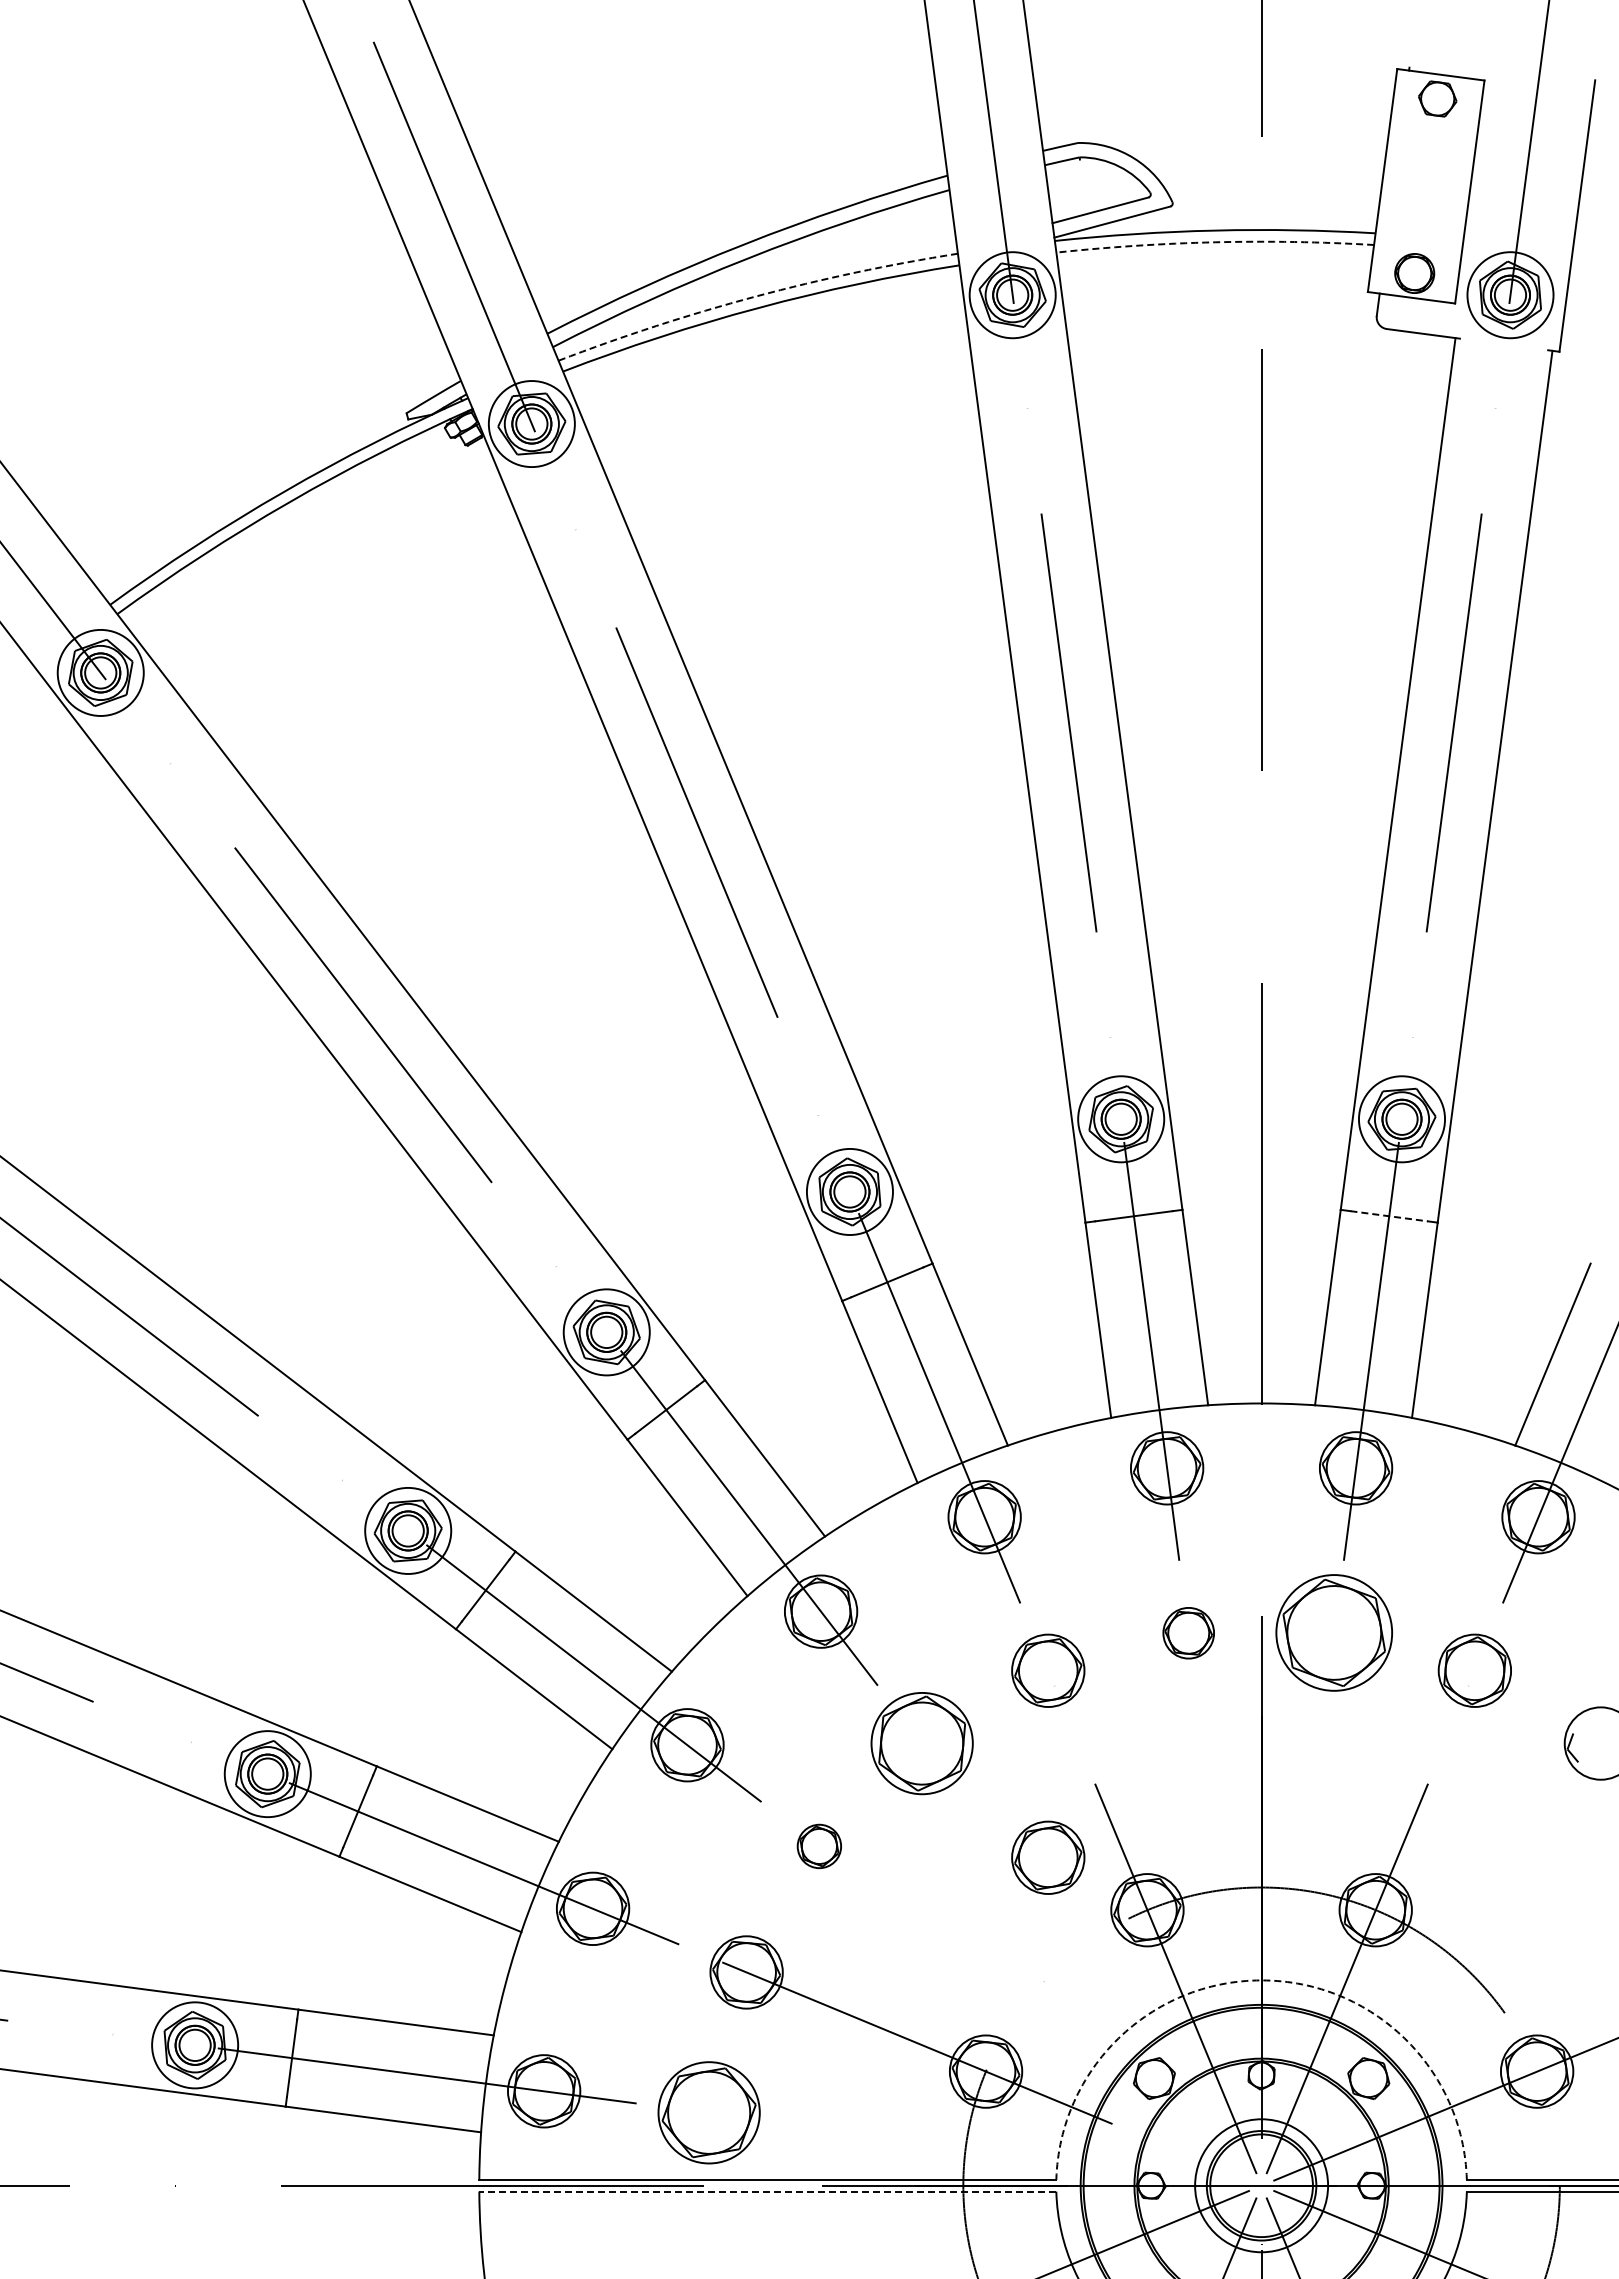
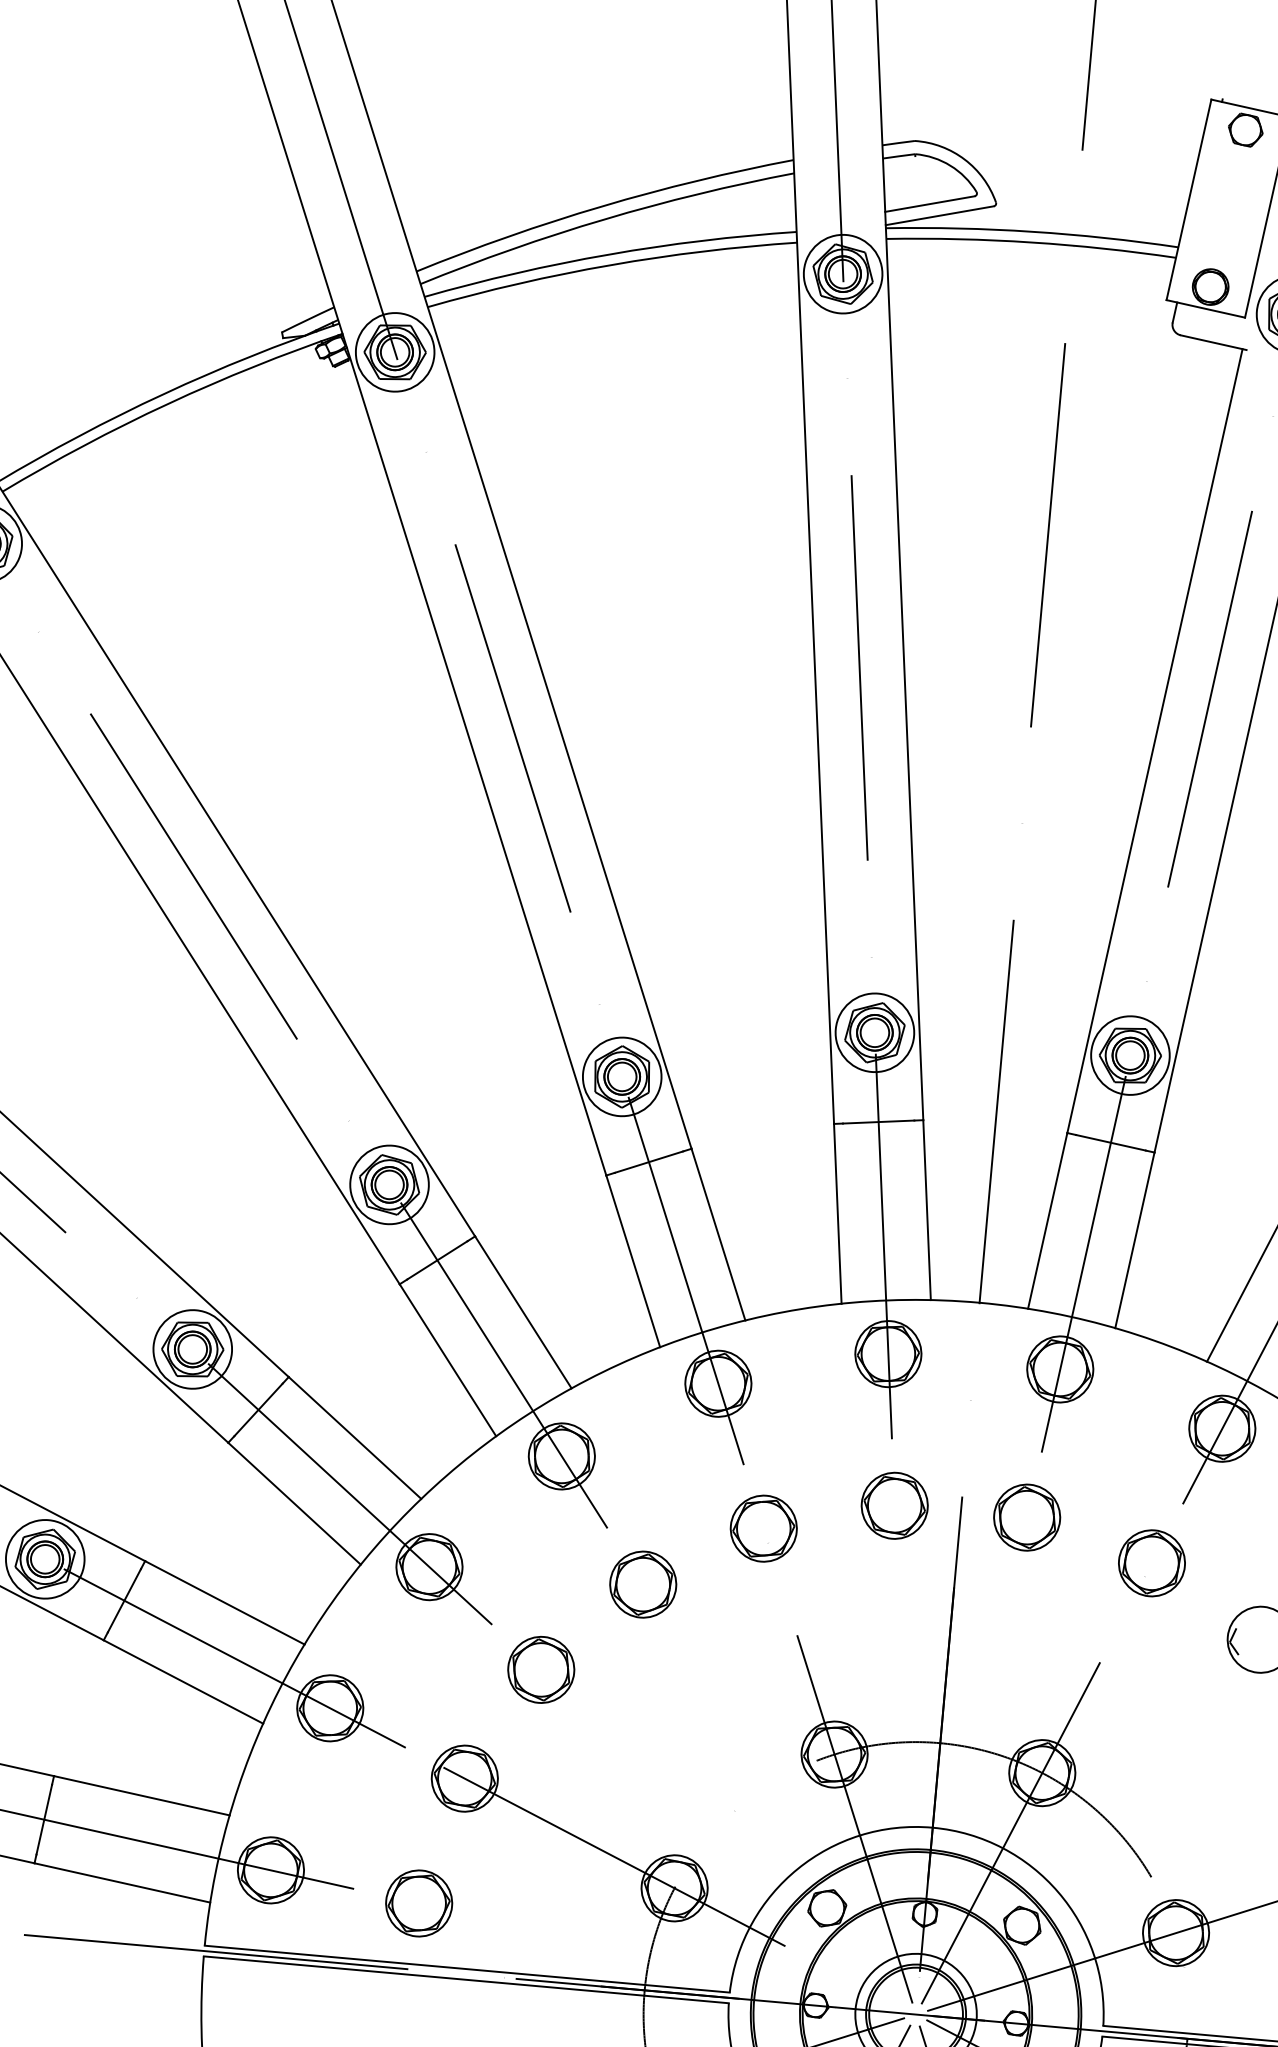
arc: (1215, 242) -> (1031, 242), dashed -> solid
arc: (755, 296) -> (609, 254), dashed -> solid
line: (1389, 1216) -> (1111, 1143), dashed -> solid
part: (1188, 1633) -> (894, 1506), size x1.43
part: (1334, 1633) -> (1027, 1517), size x0.62
part: (922, 1743) -> (643, 1584), size x0.71
part: (819, 1846) -> (541, 1669), size x1.67
part: (1048, 1857) -> (748, 1698), removed
arc: (1261, 1980) -> (932, 1827), dashed -> solid
part: (708, 2113) -> (418, 1903), size x0.71
line: (767, 2191) -> (466, 1979), dashed -> solid

